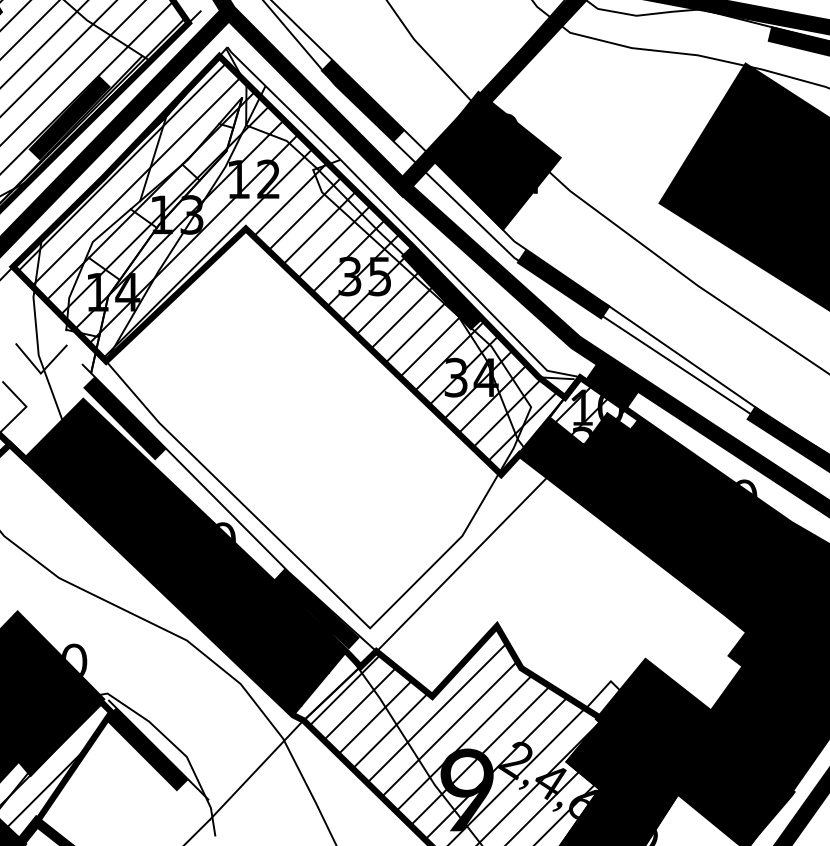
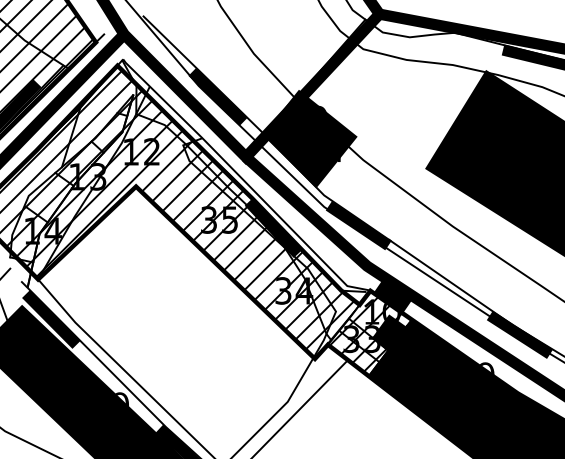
fill: (562, 458) -> (357, 347), removed

